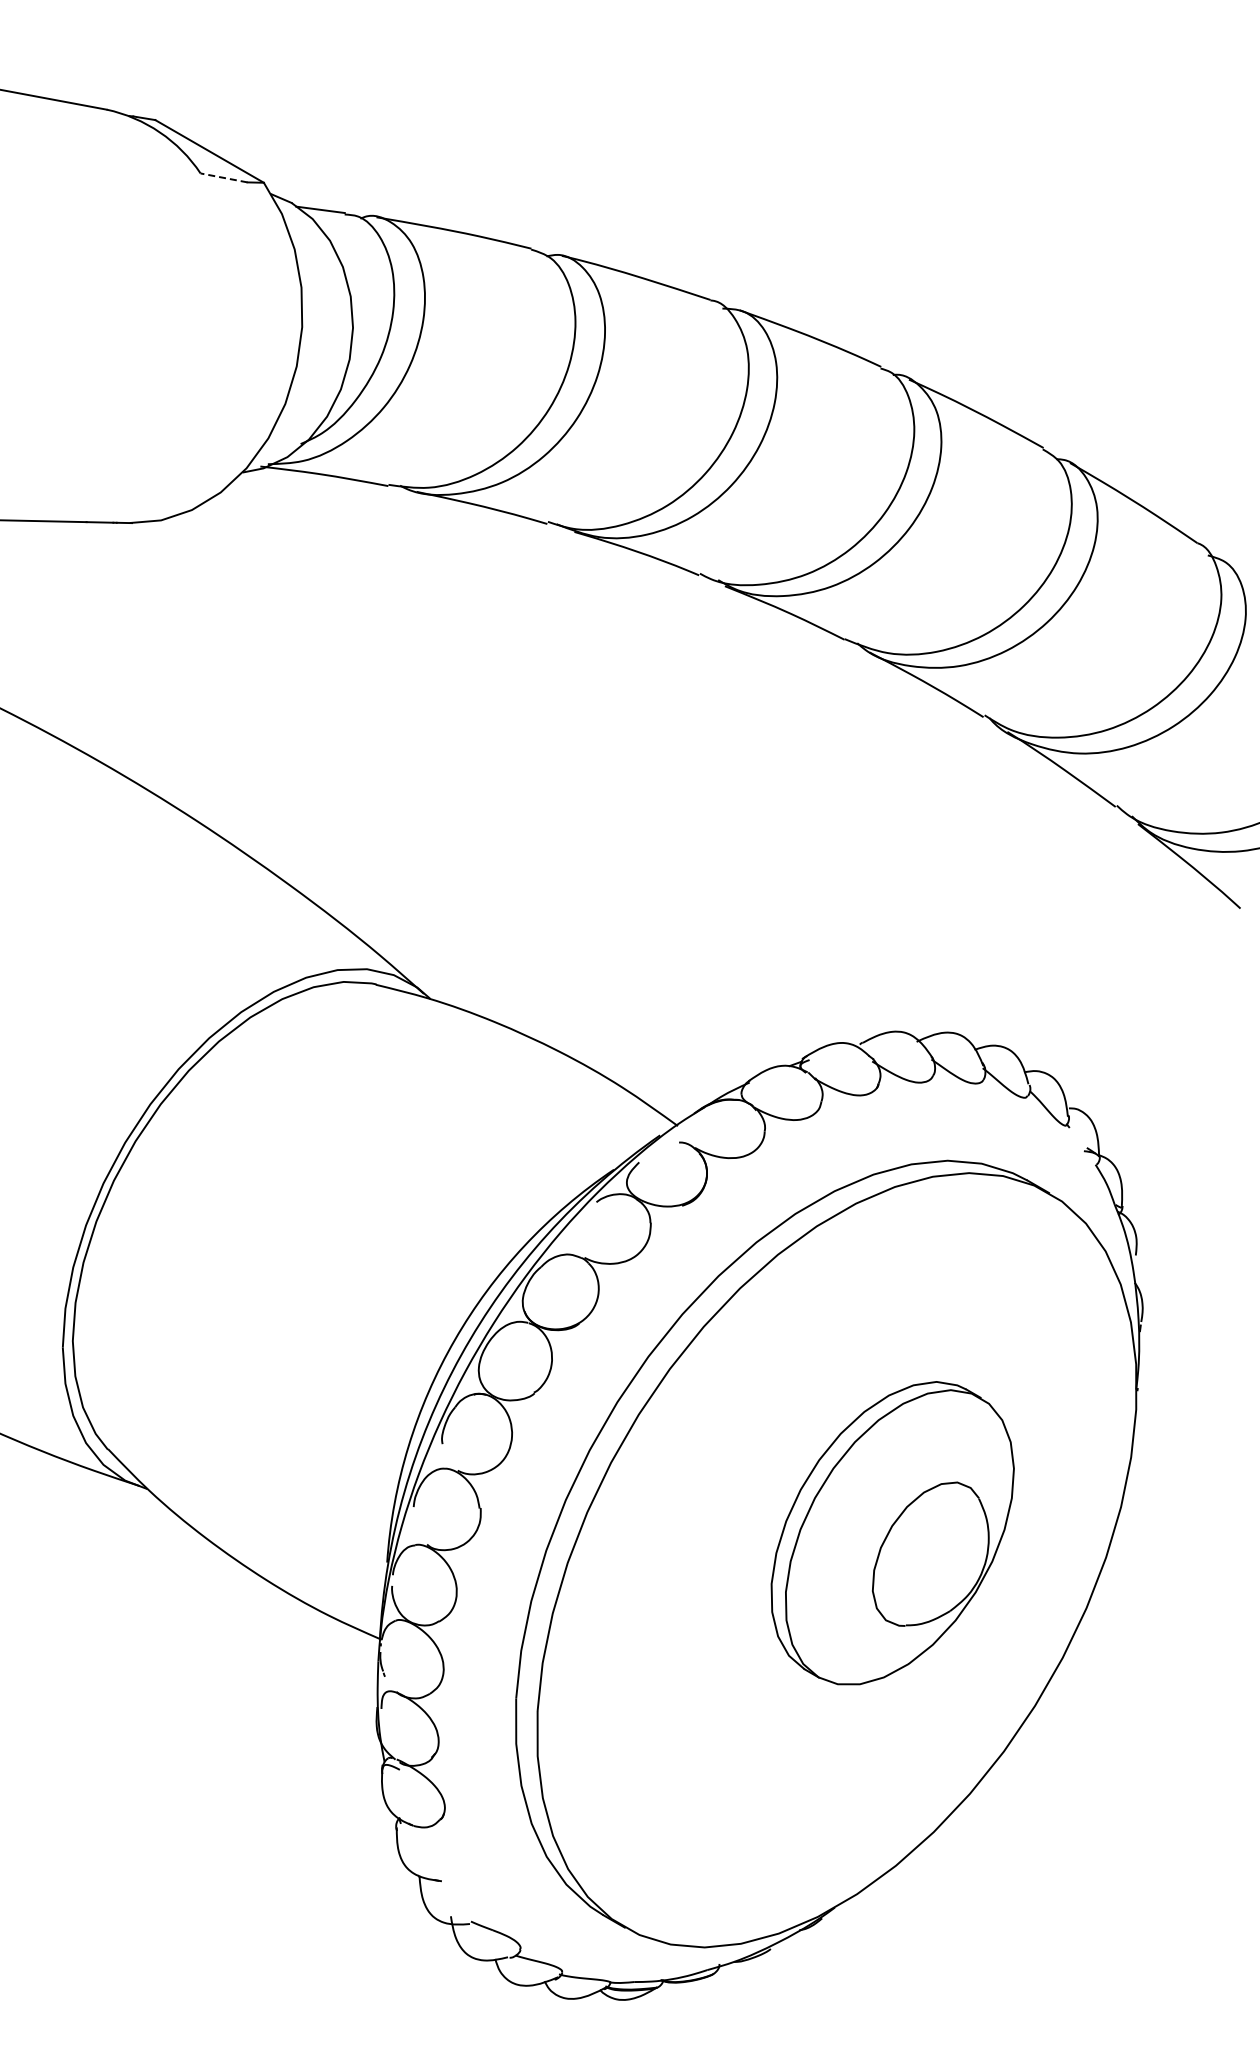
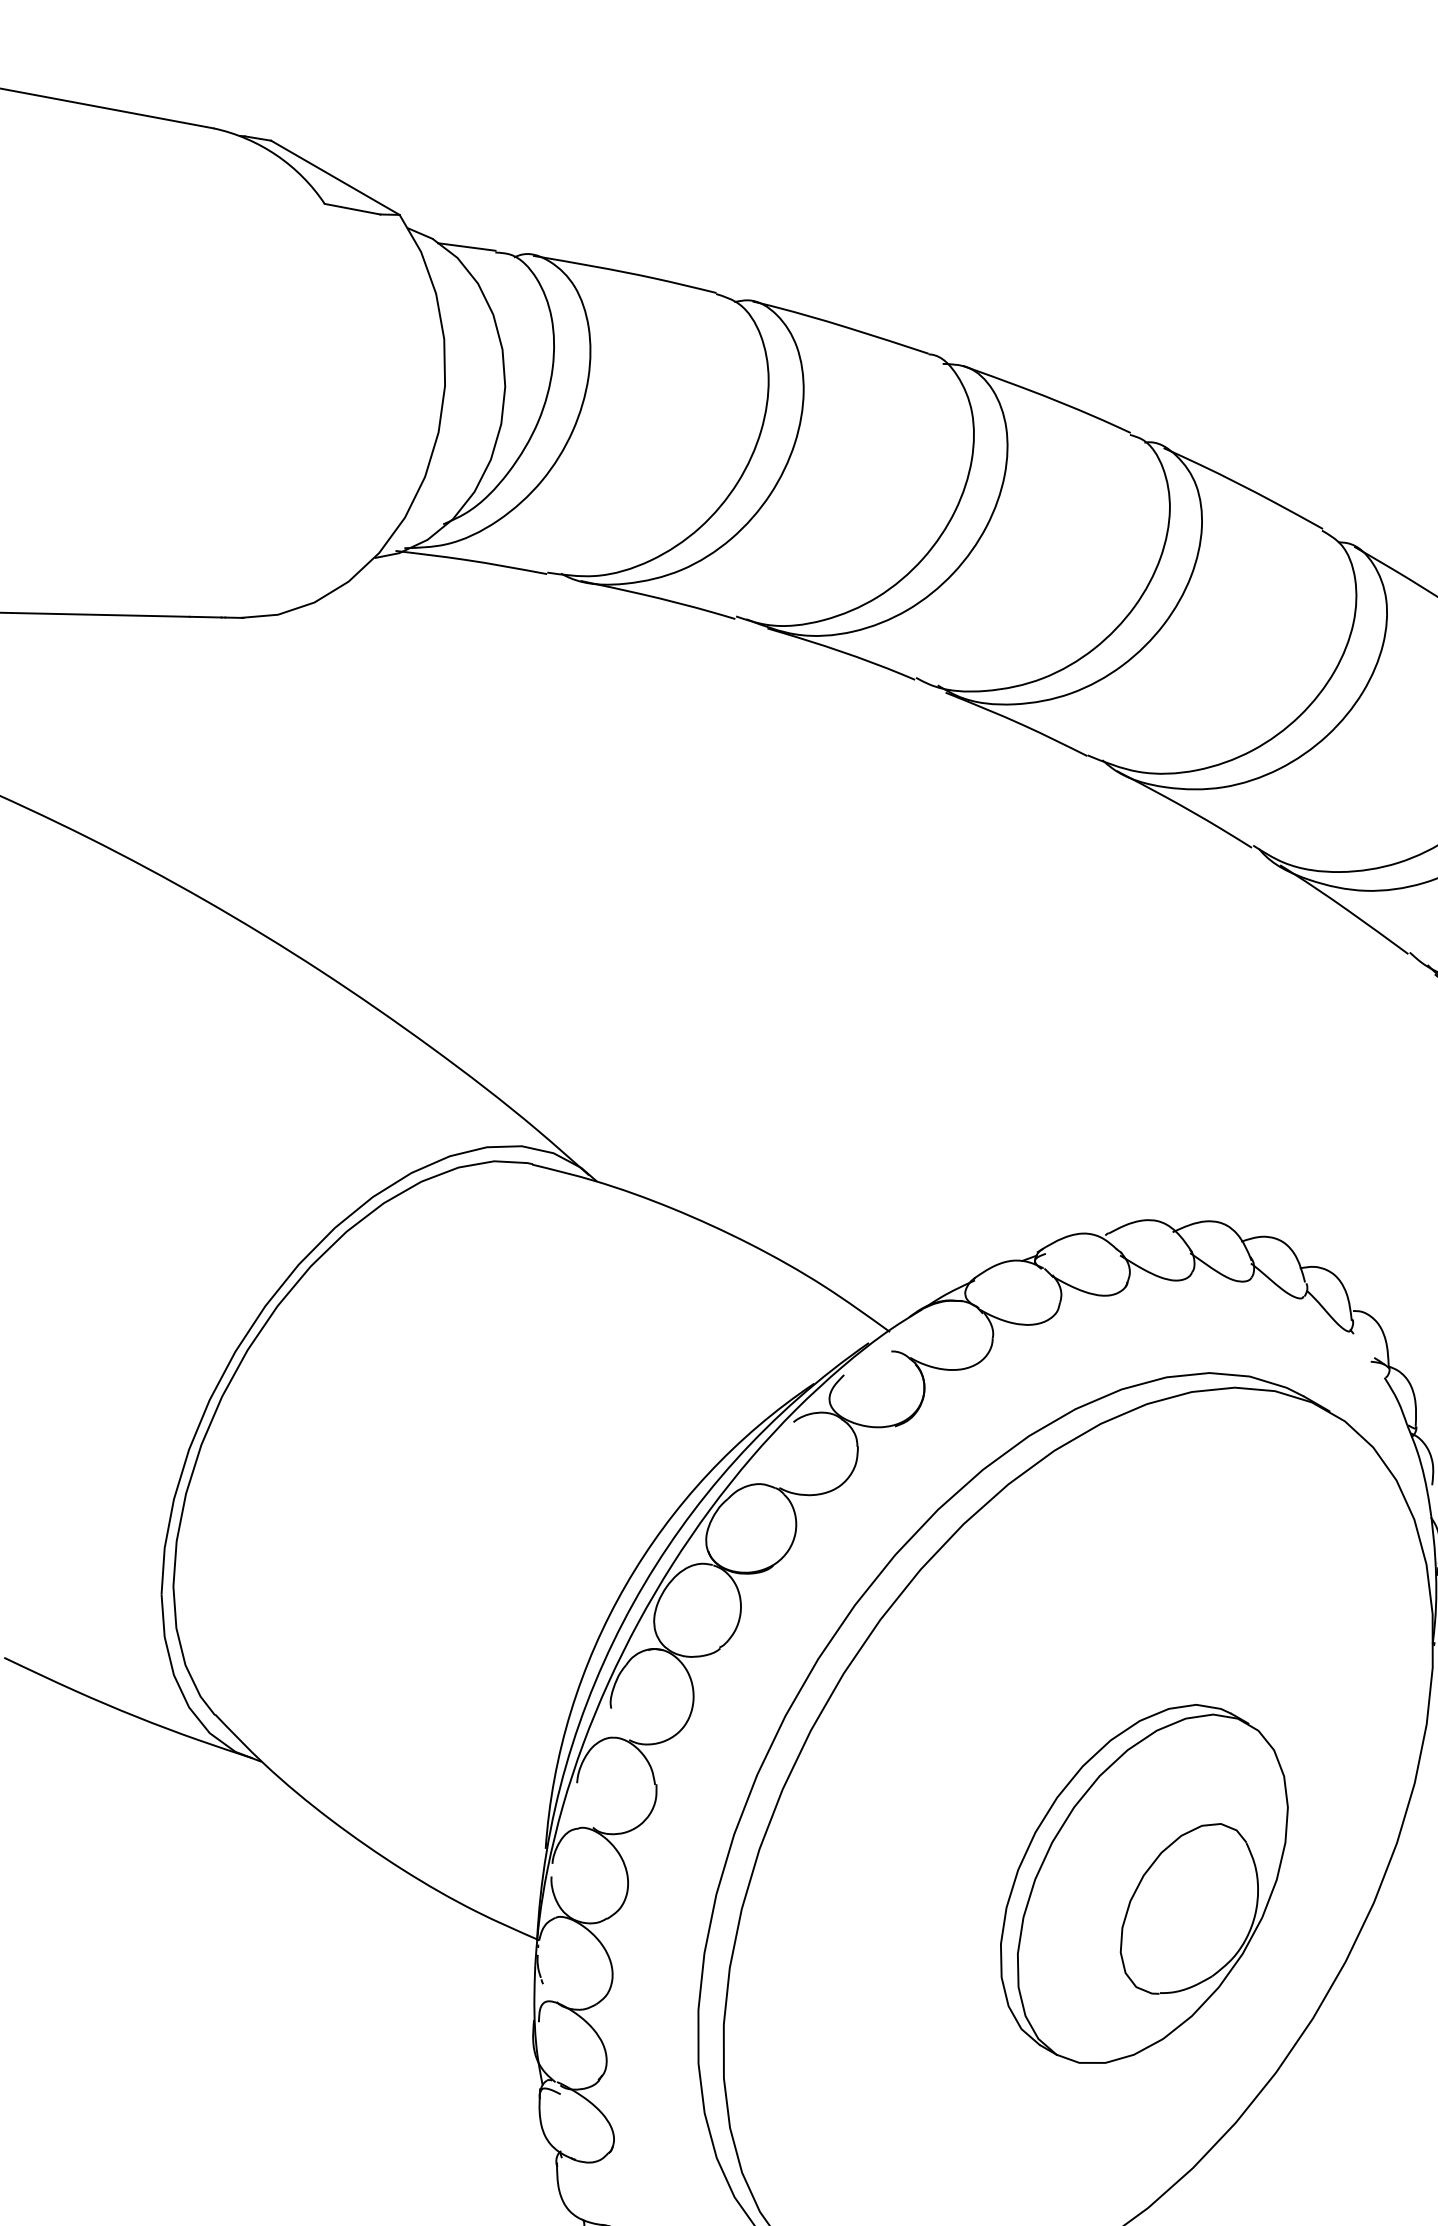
line: (224, 177) -> (353, 208), dashed -> solid
part: (892, 1533) -> (1144, 1884), moved

